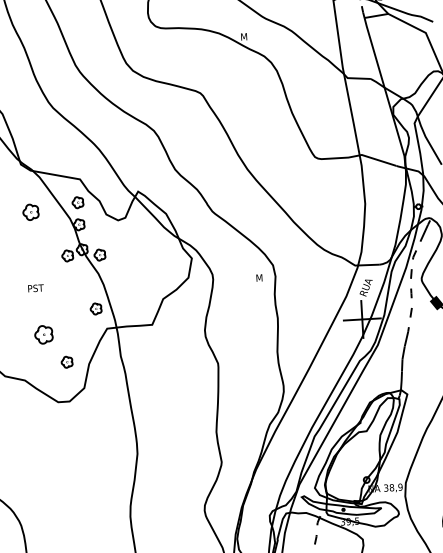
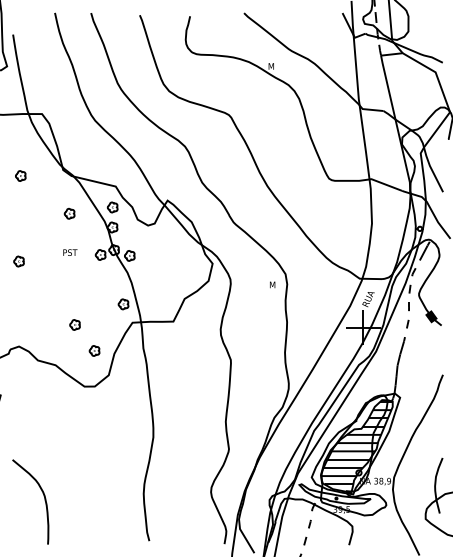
part: (30, 212) -> (69, 213), size x0.71
text: (36, 288) -> (70, 252), moved
part: (43, 334) -> (74, 324), size x0.62
hatch: (362, 451) -> (356, 446), added

